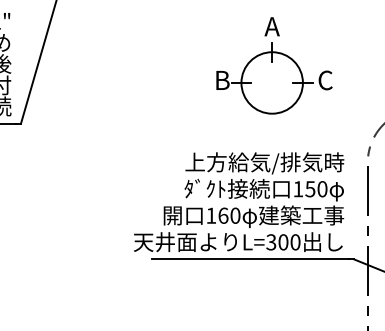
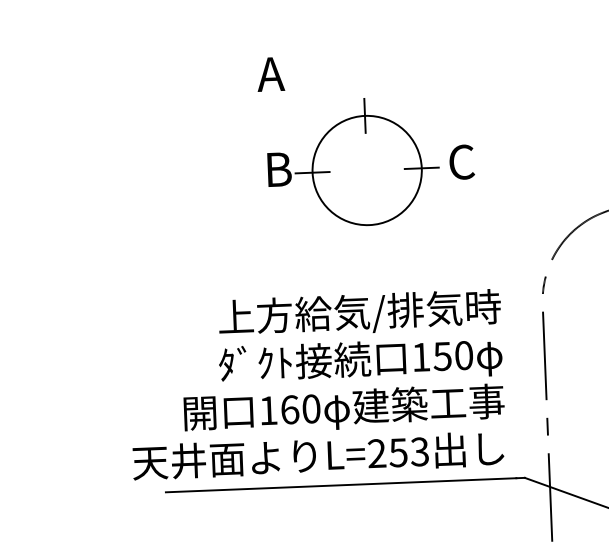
text: (271, 26) -> (269, 73), moved
text: (283, 242) -> (398, 453), L=300 -> L=253

